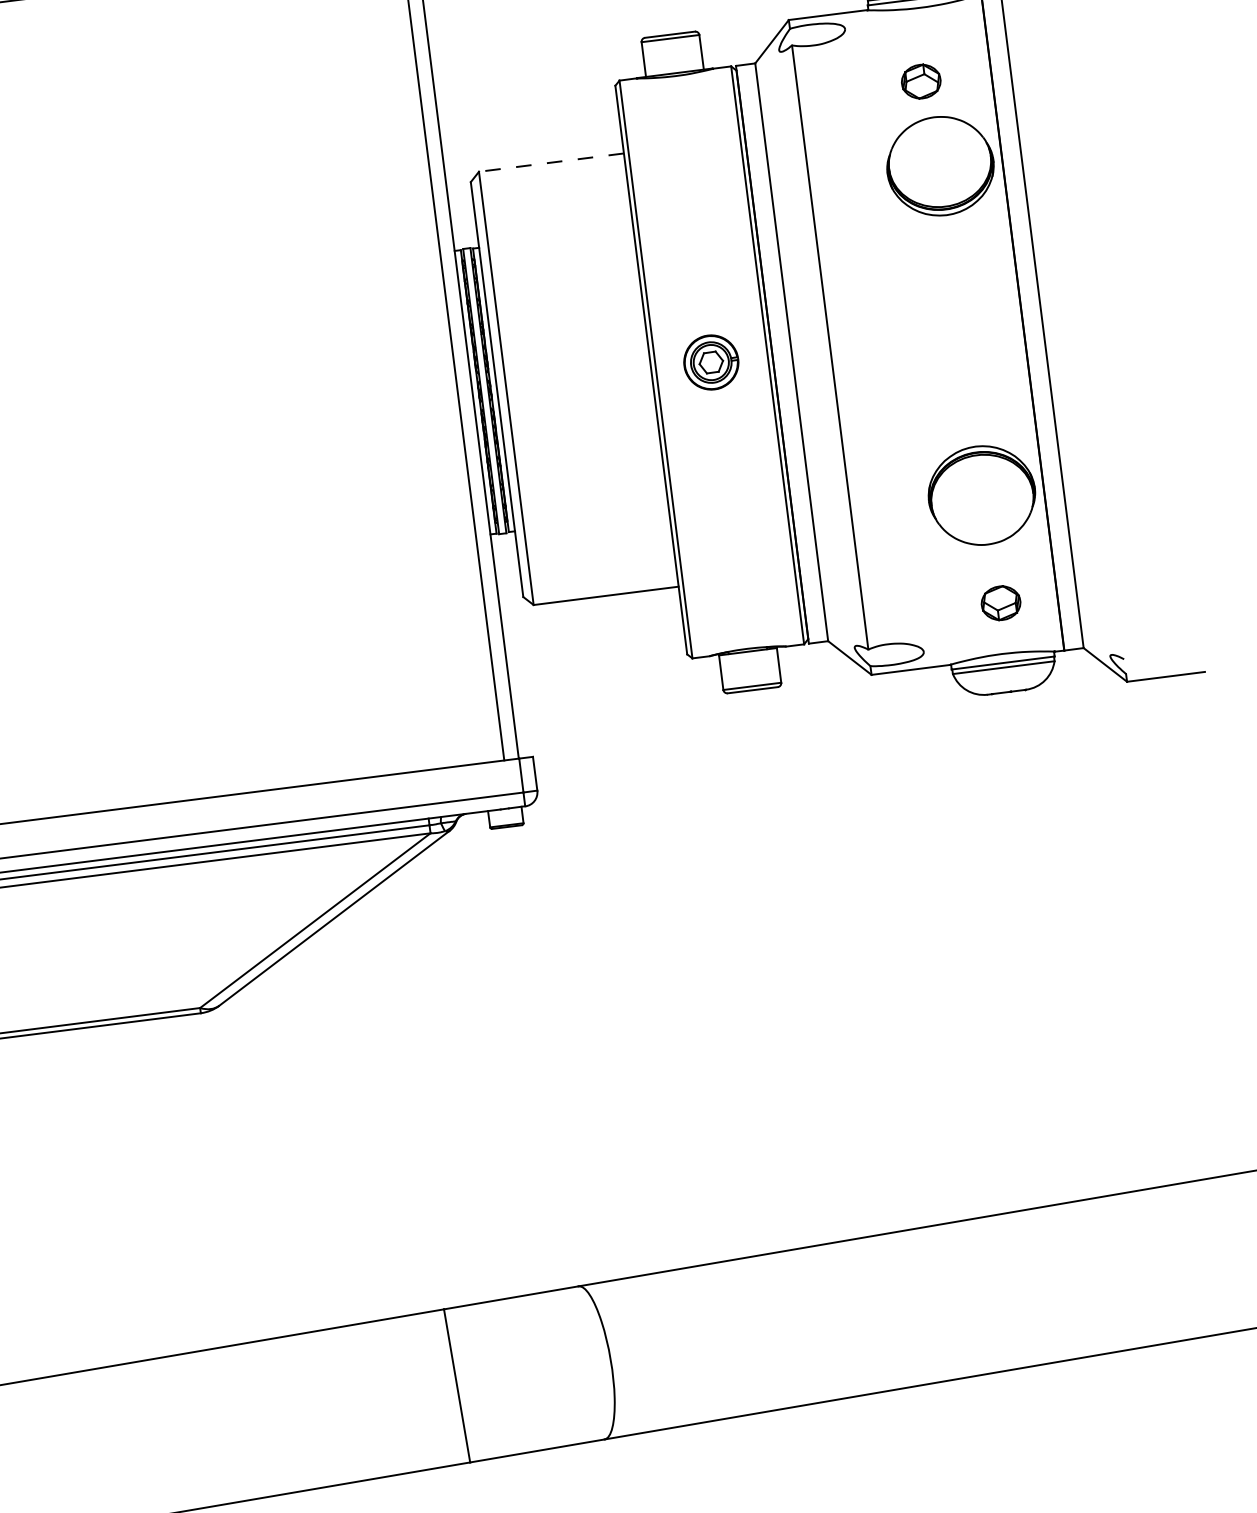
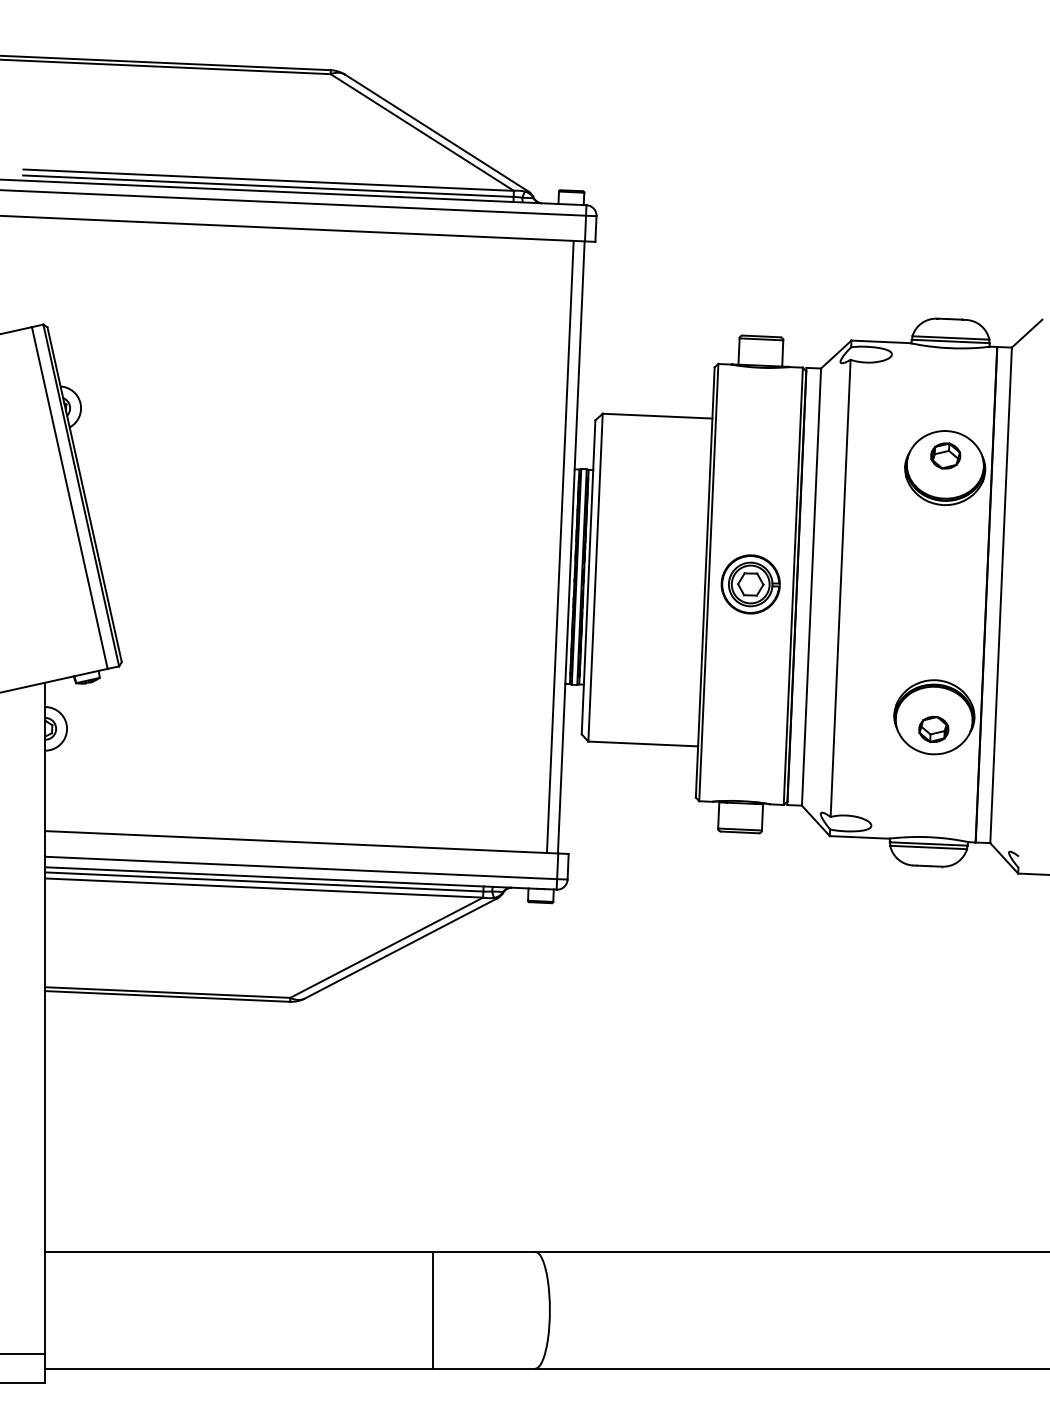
part: (920, 81) -> (945, 455), moved
line: (551, 163) -> (657, 416), dashed -> solid
part: (711, 362) -> (750, 584), size x1.43
part: (1000, 603) -> (933, 729), moved

